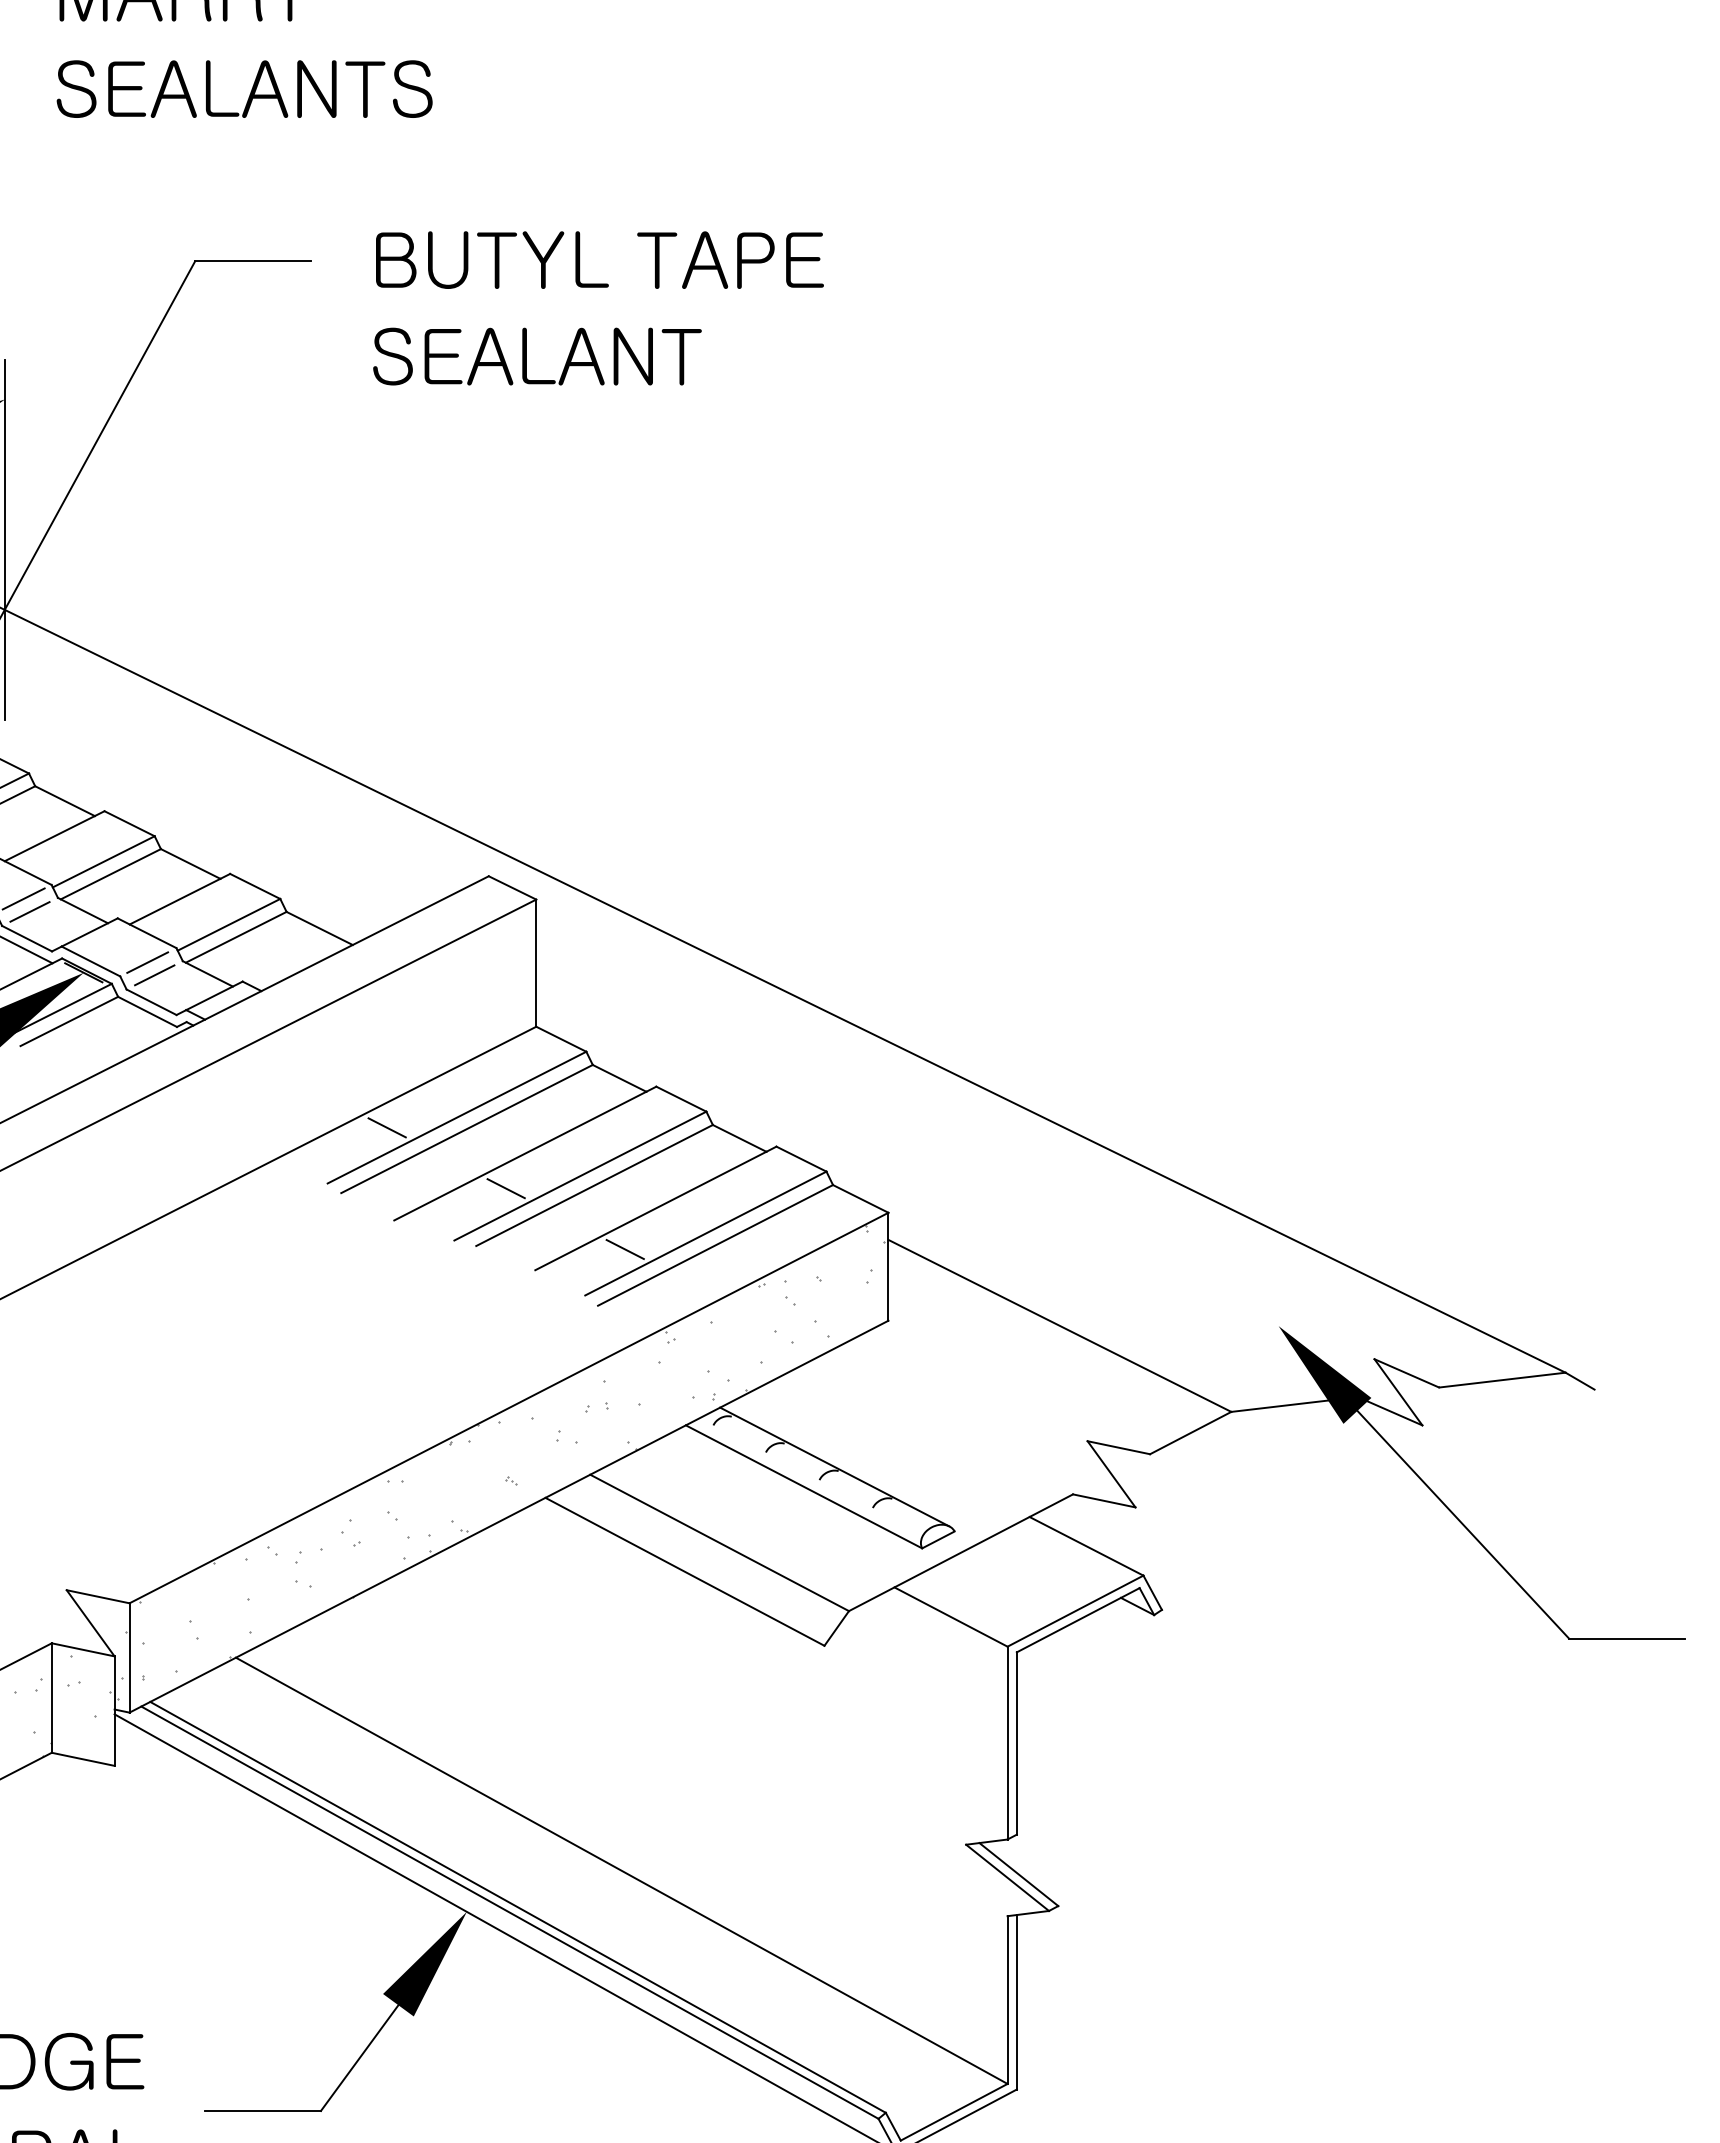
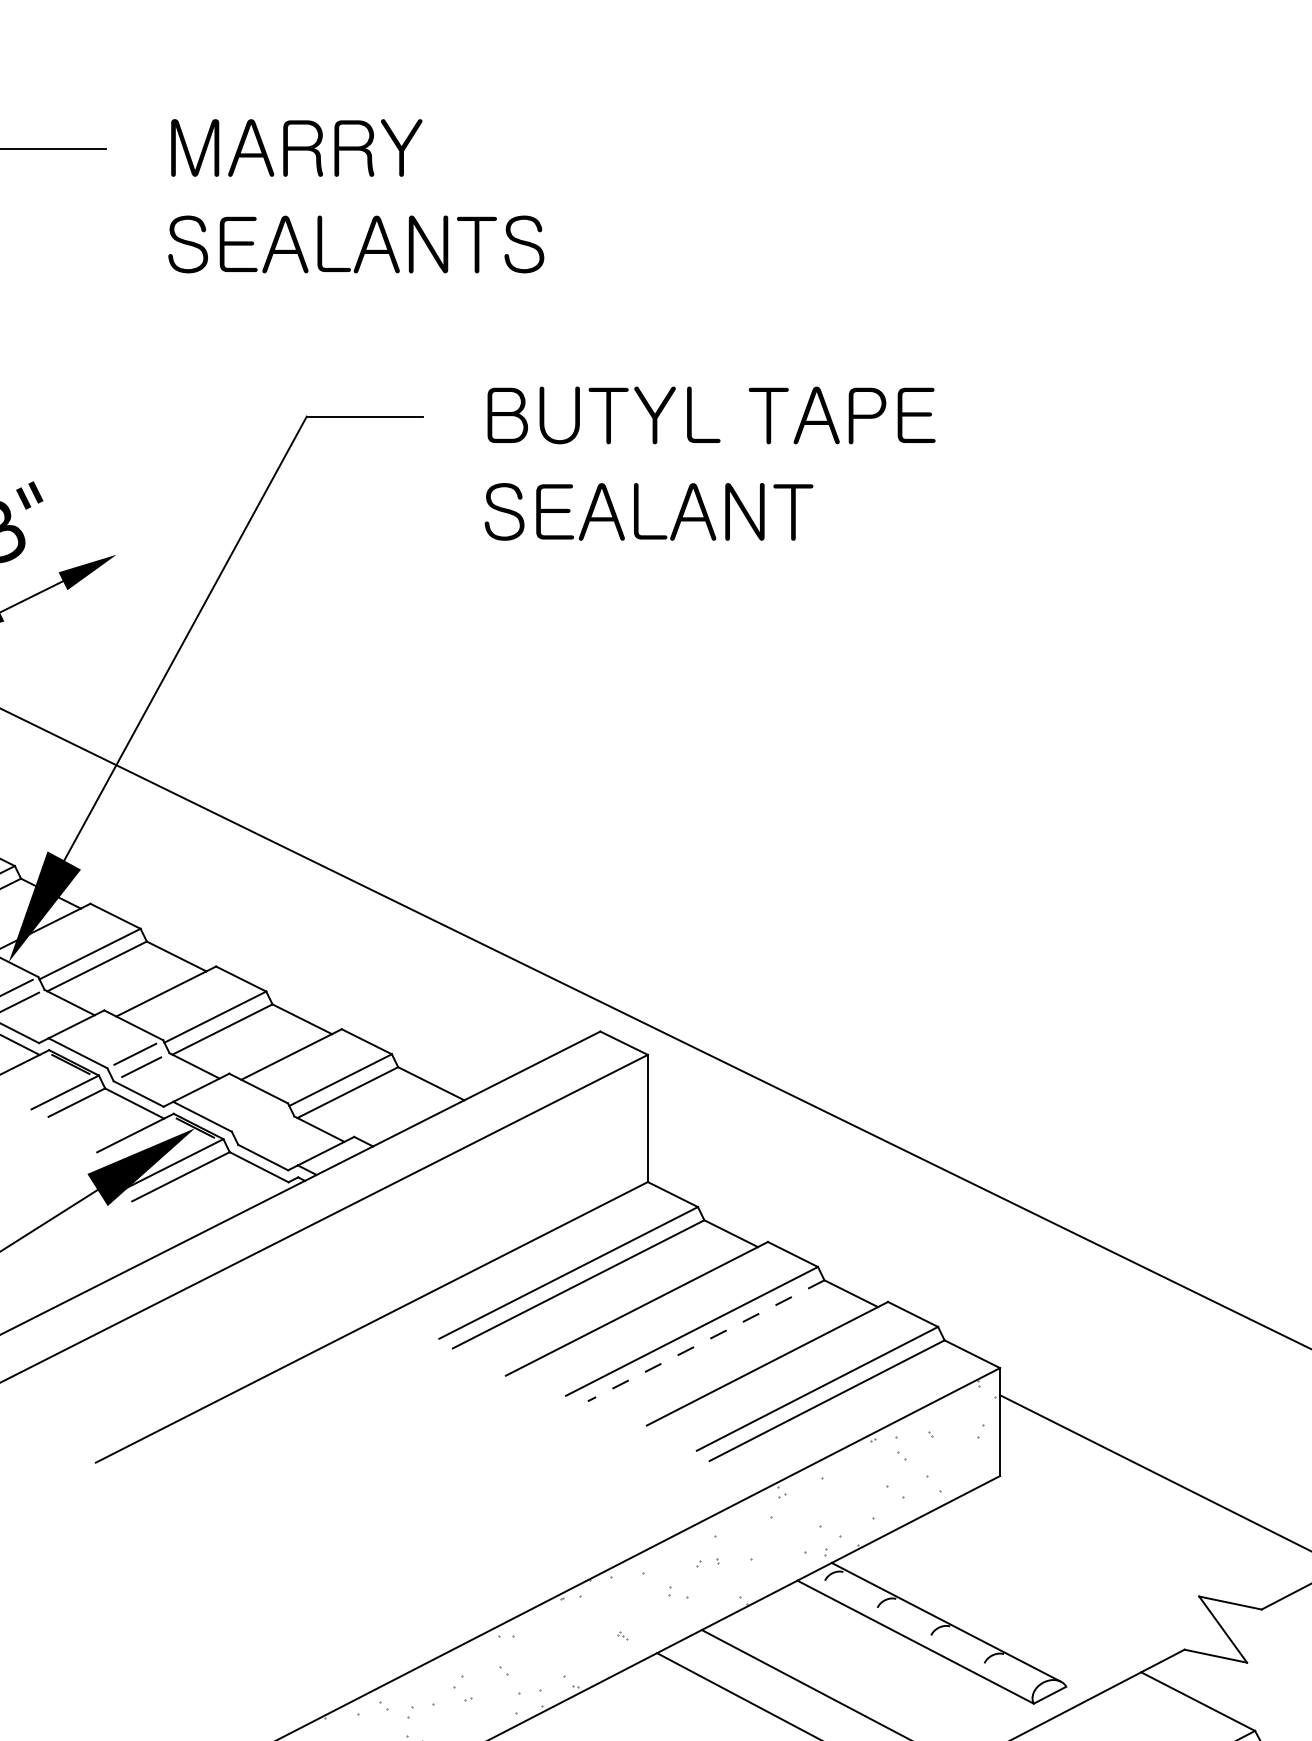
line: (5, 539) -> (117, 694), removed
line: (147, 962) -> (259, 1117), removed
line: (154, 975) -> (266, 1130), removed
line: (386, 1127) -> (498, 1282), removed
line: (594, 1185) -> (706, 1340), solid -> dashed
line: (505, 1188) -> (617, 1343), removed
line: (624, 1249) -> (736, 1404), removed

